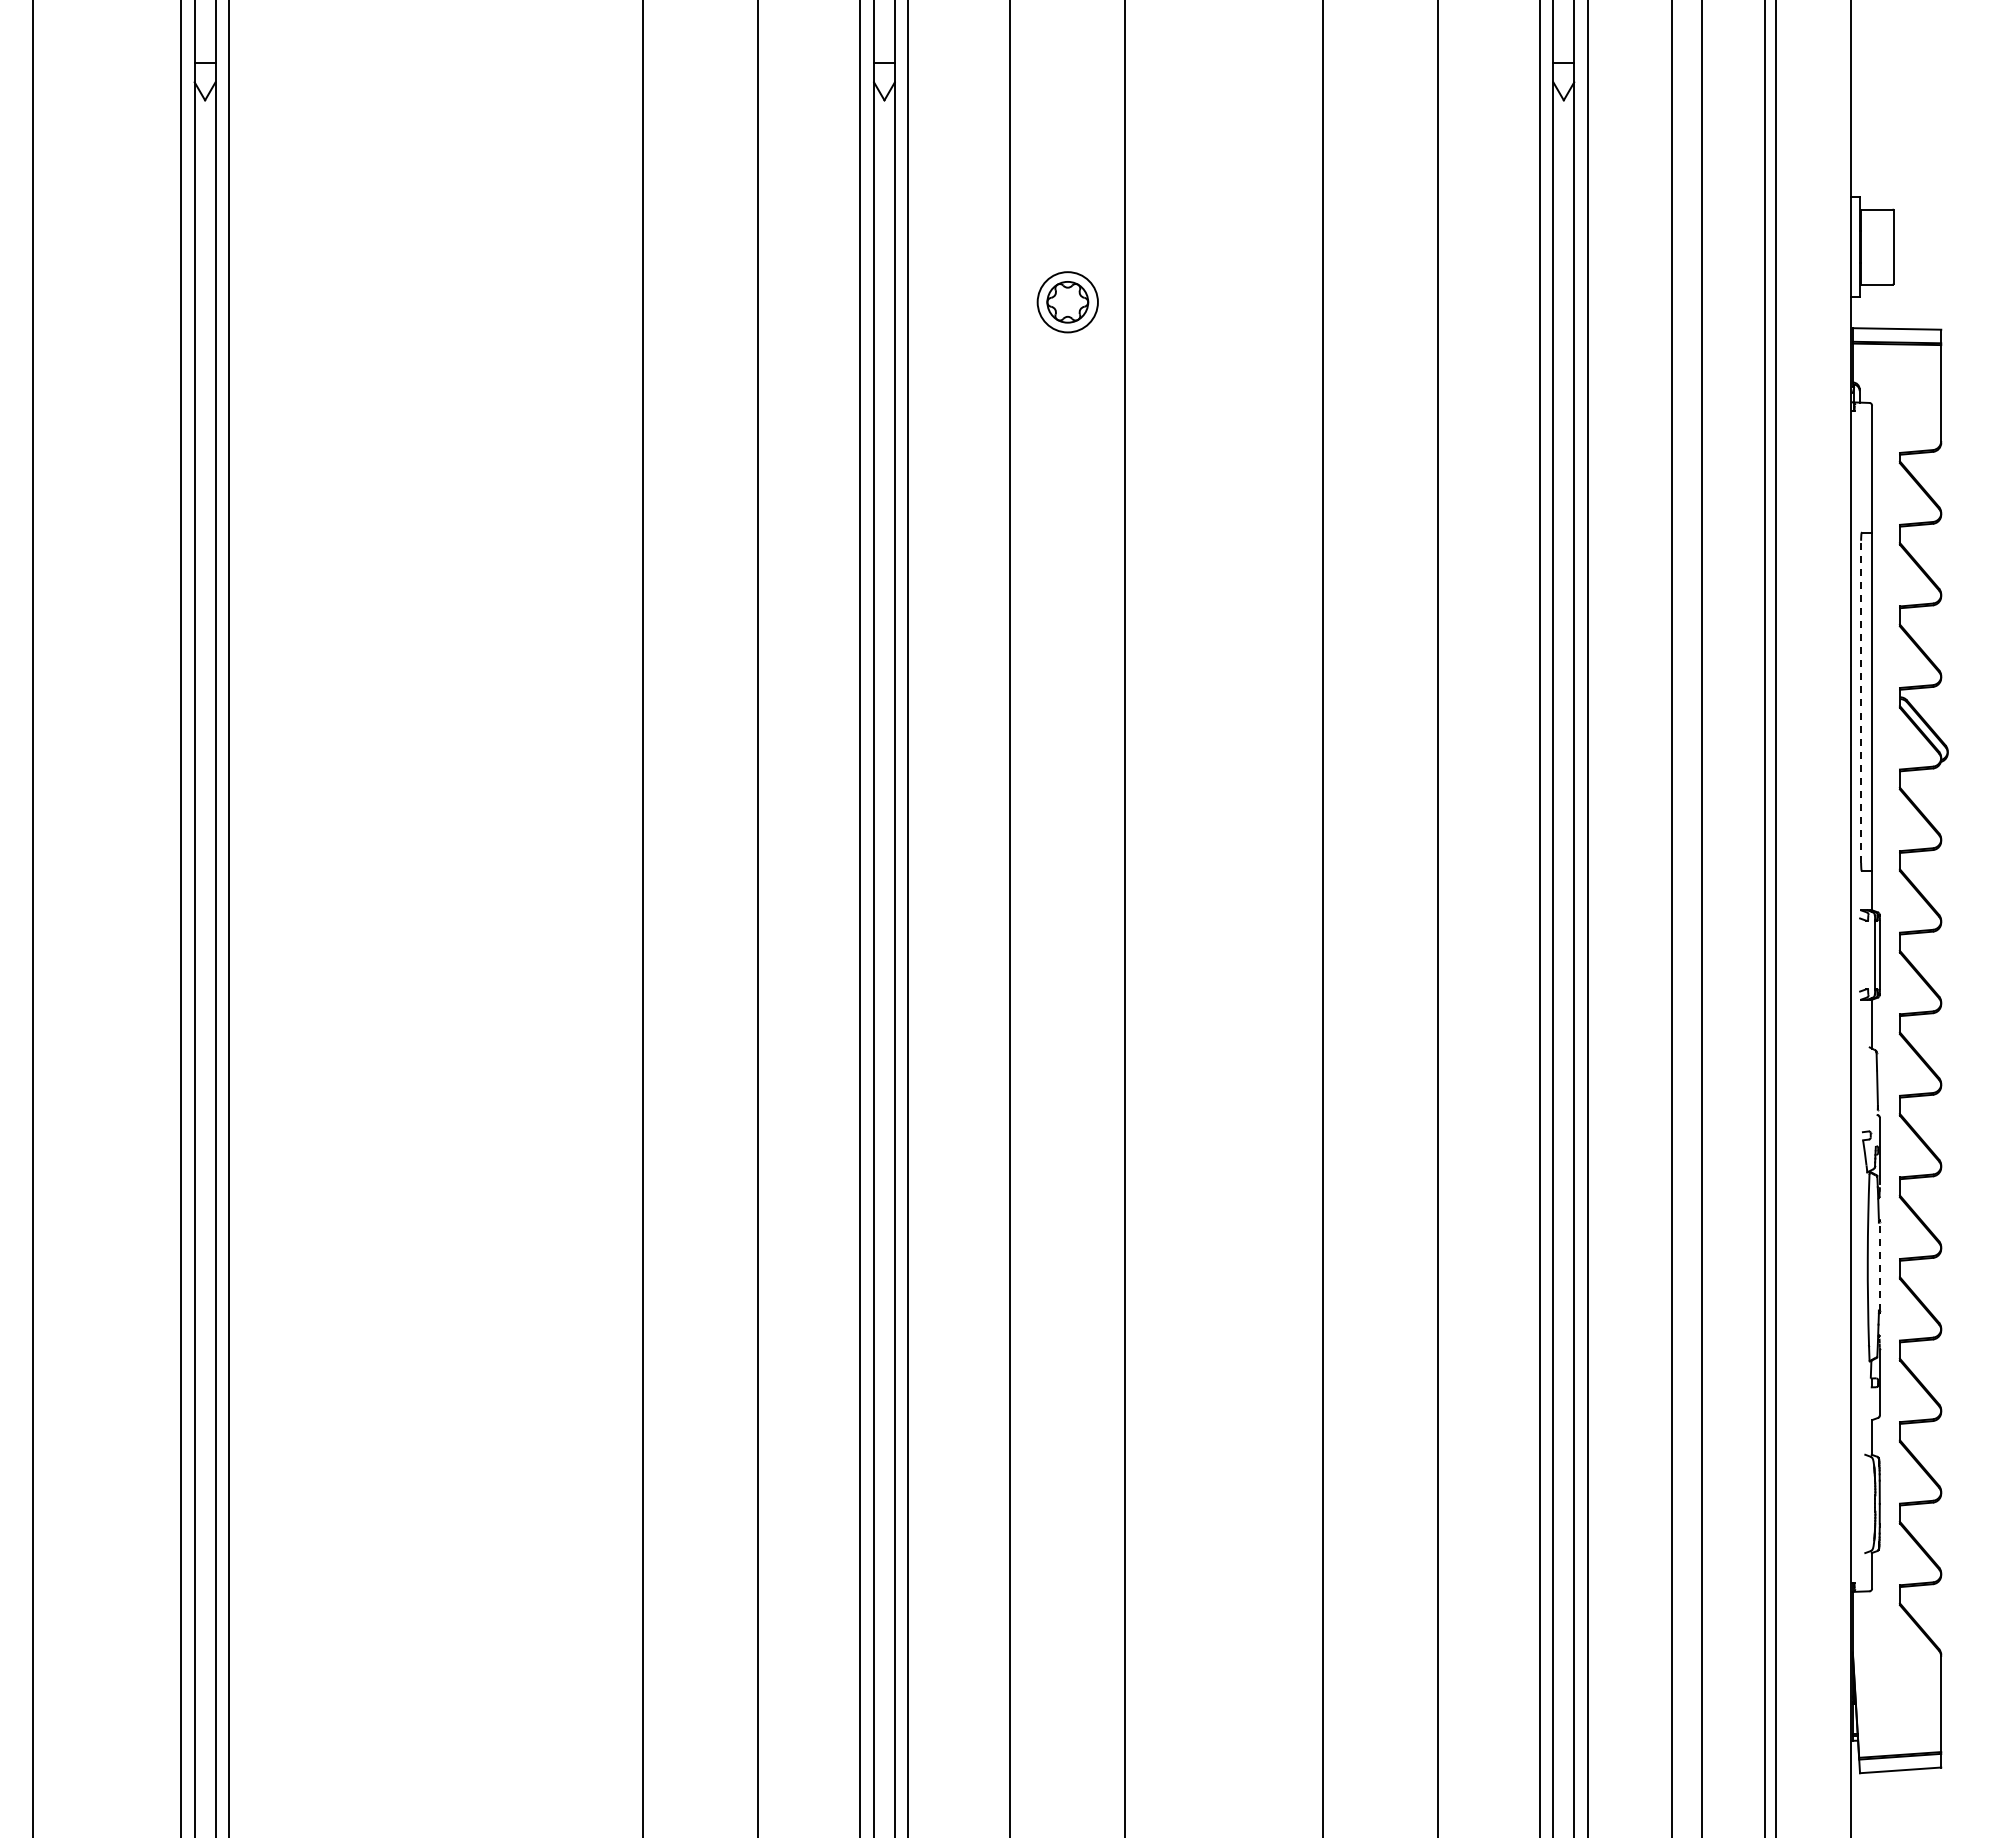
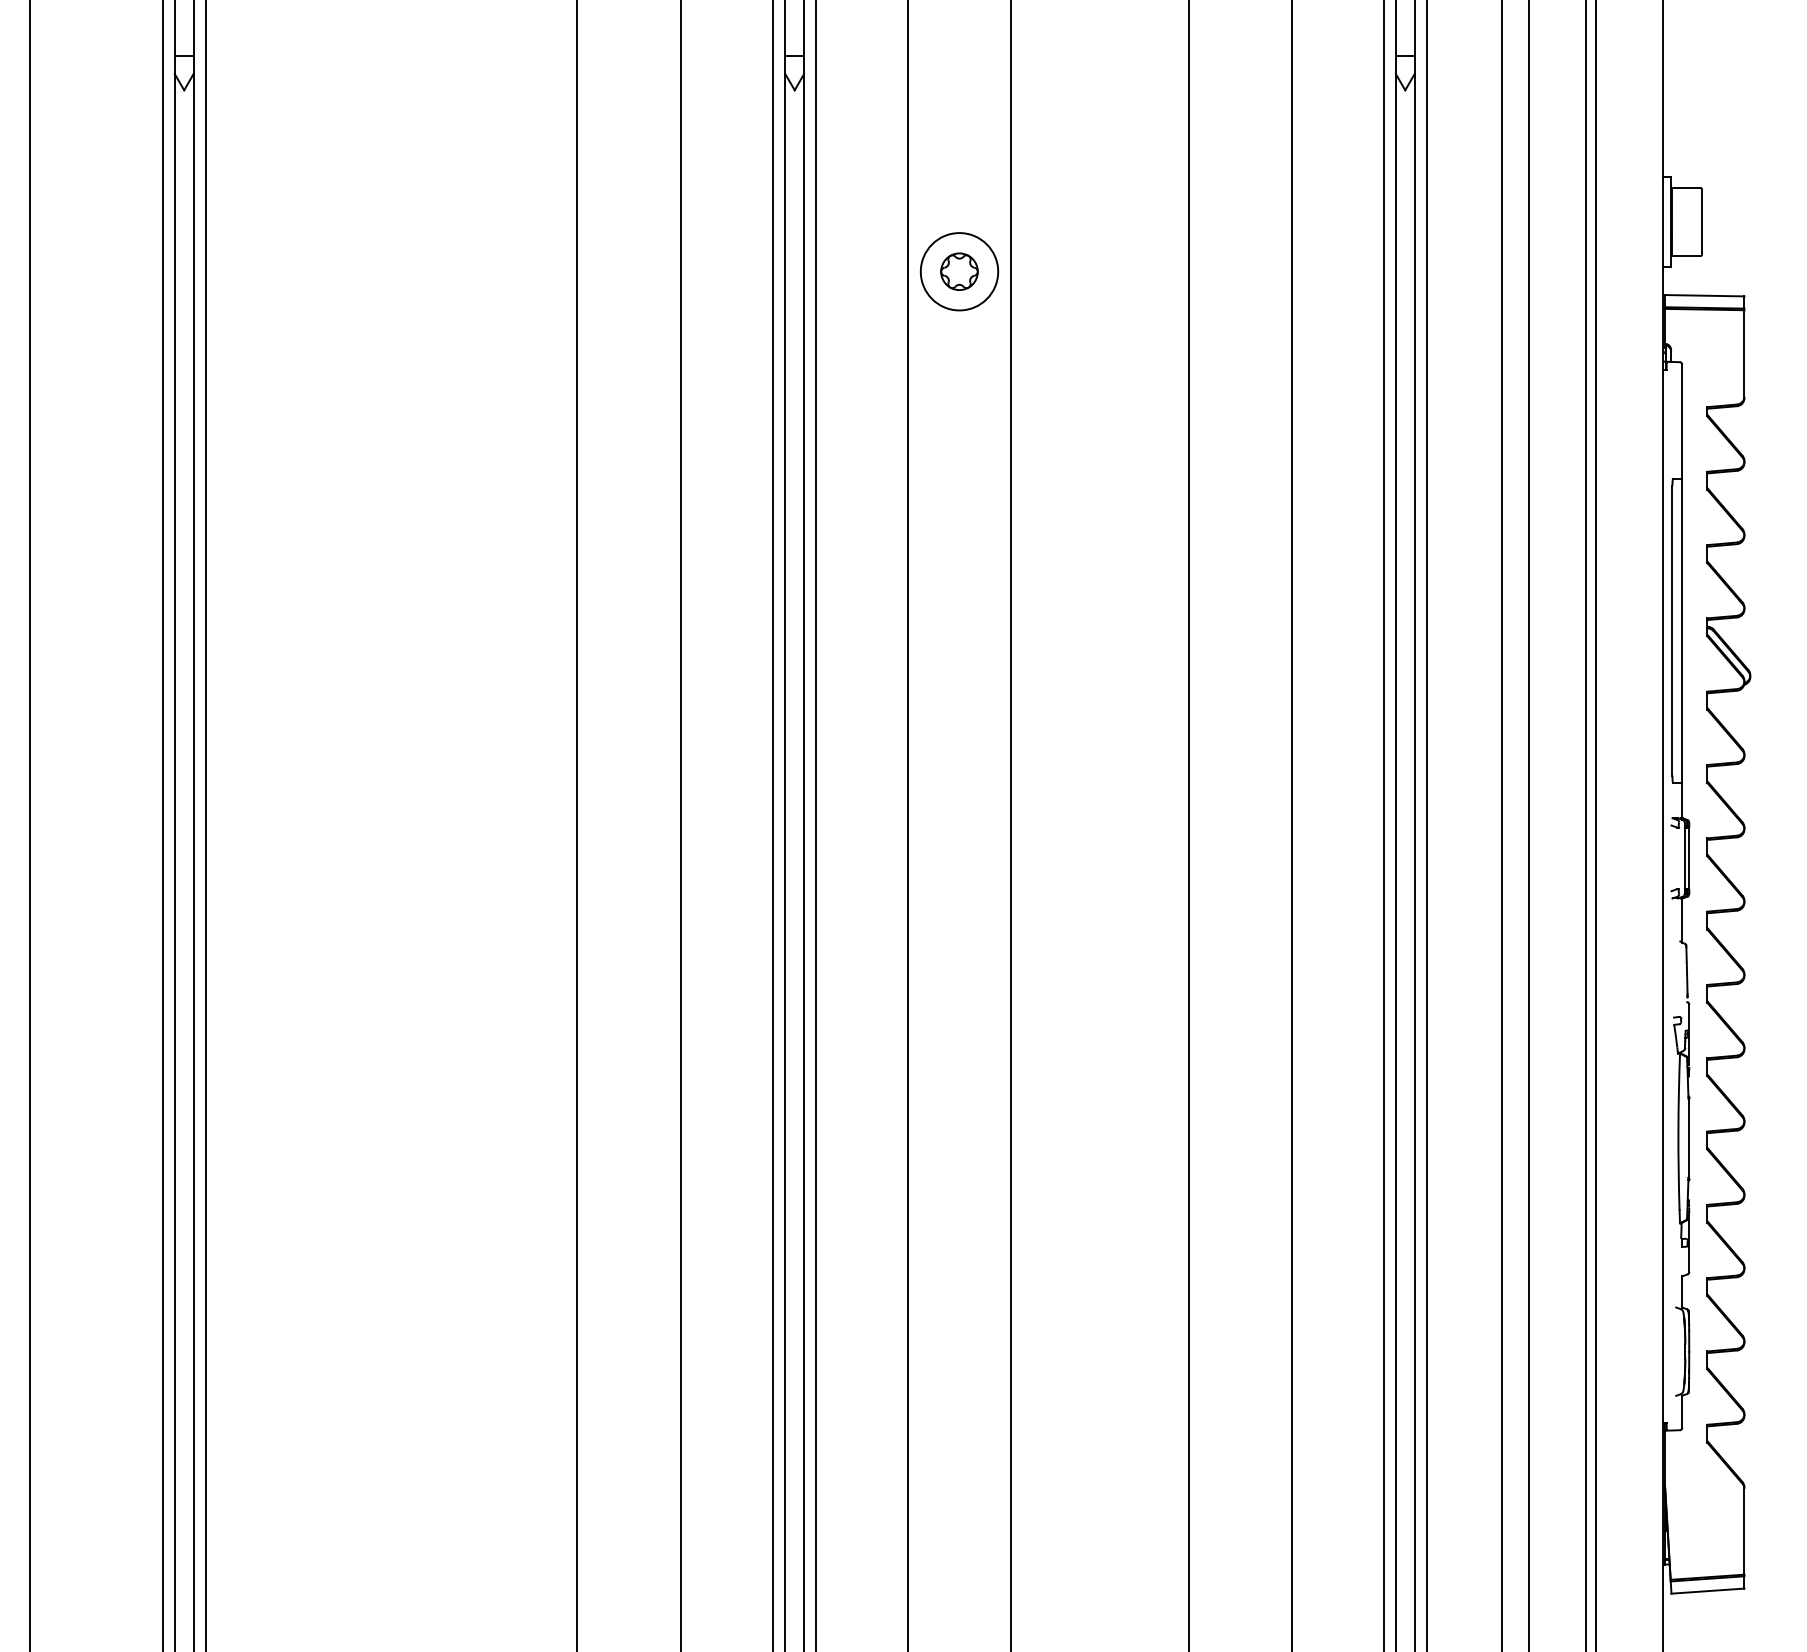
circle: (1067, 302) -> (959, 271), size x1.43
line: (1861, 701) -> (1672, 630), dashed -> solid
line: (1879, 1266) -> (1688, 1138), dashed -> solid

